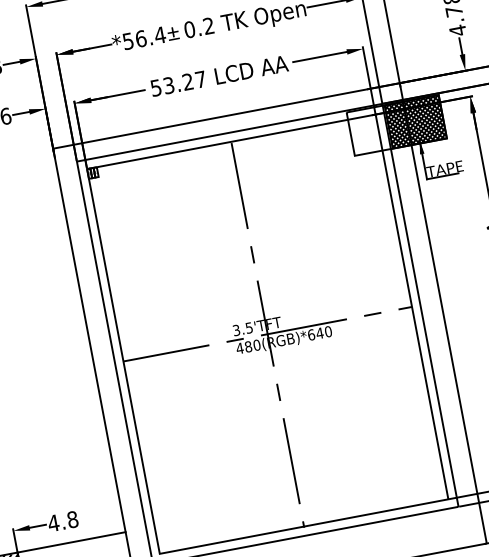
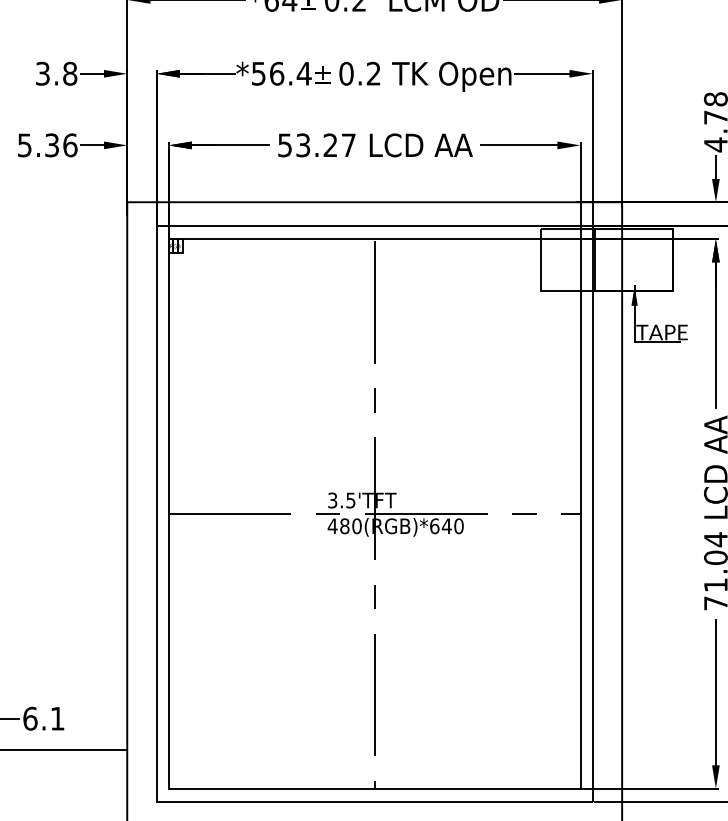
hatch: (415, 121) -> (633, 259), removed
text: (62, 521) -> (43, 718), 4.8 -> 6.1

